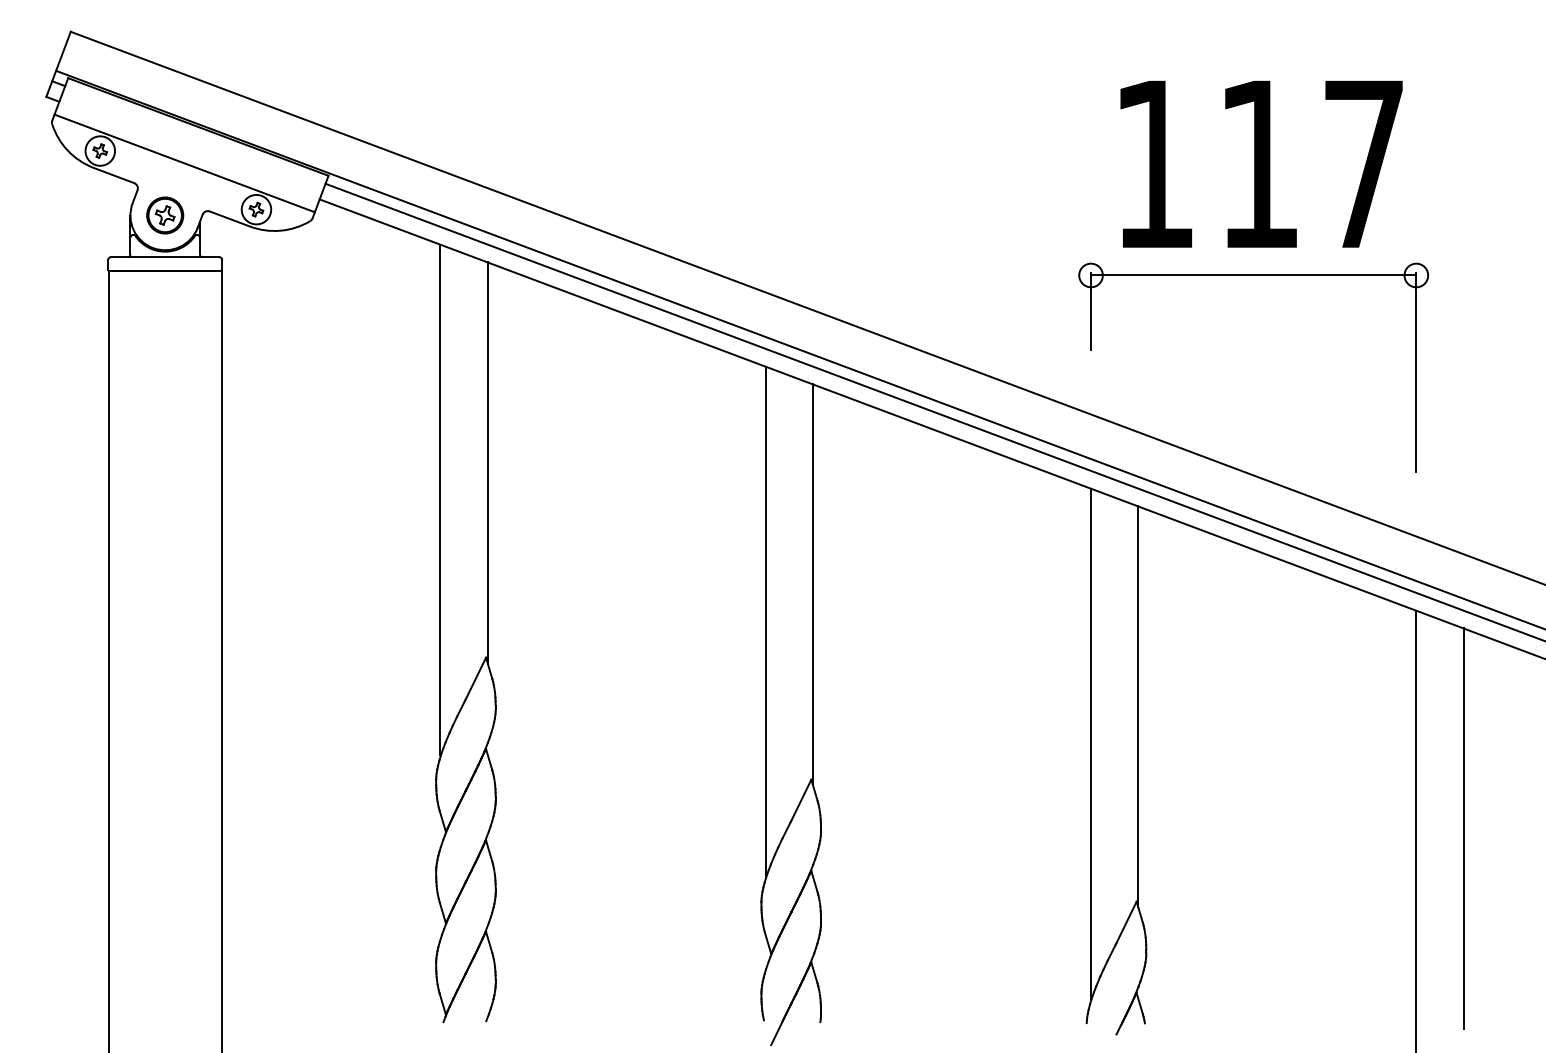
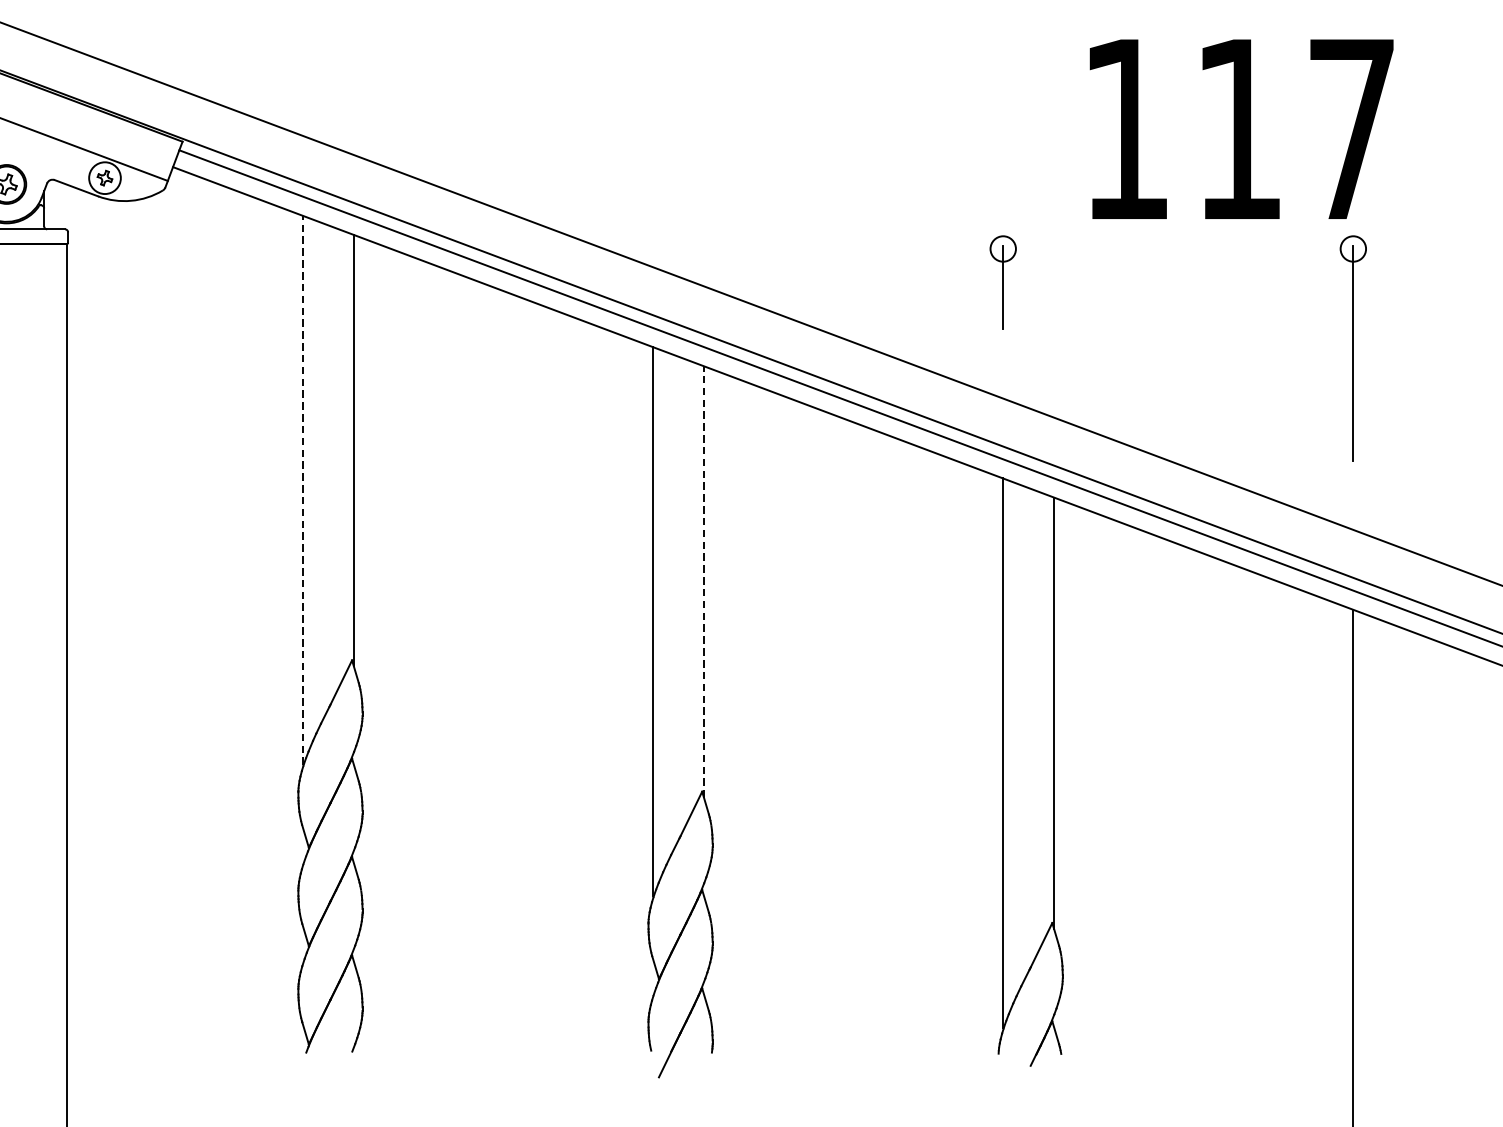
text: (1261, 163) -> (1241, 128), moved
line: (1253, 275) -> (1178, 249), removed
line: (440, 499) -> (303, 490), solid -> dashed
line: (813, 584) -> (704, 581), solid -> dashed
line: (1463, 828) -> (1404, 844), removed

